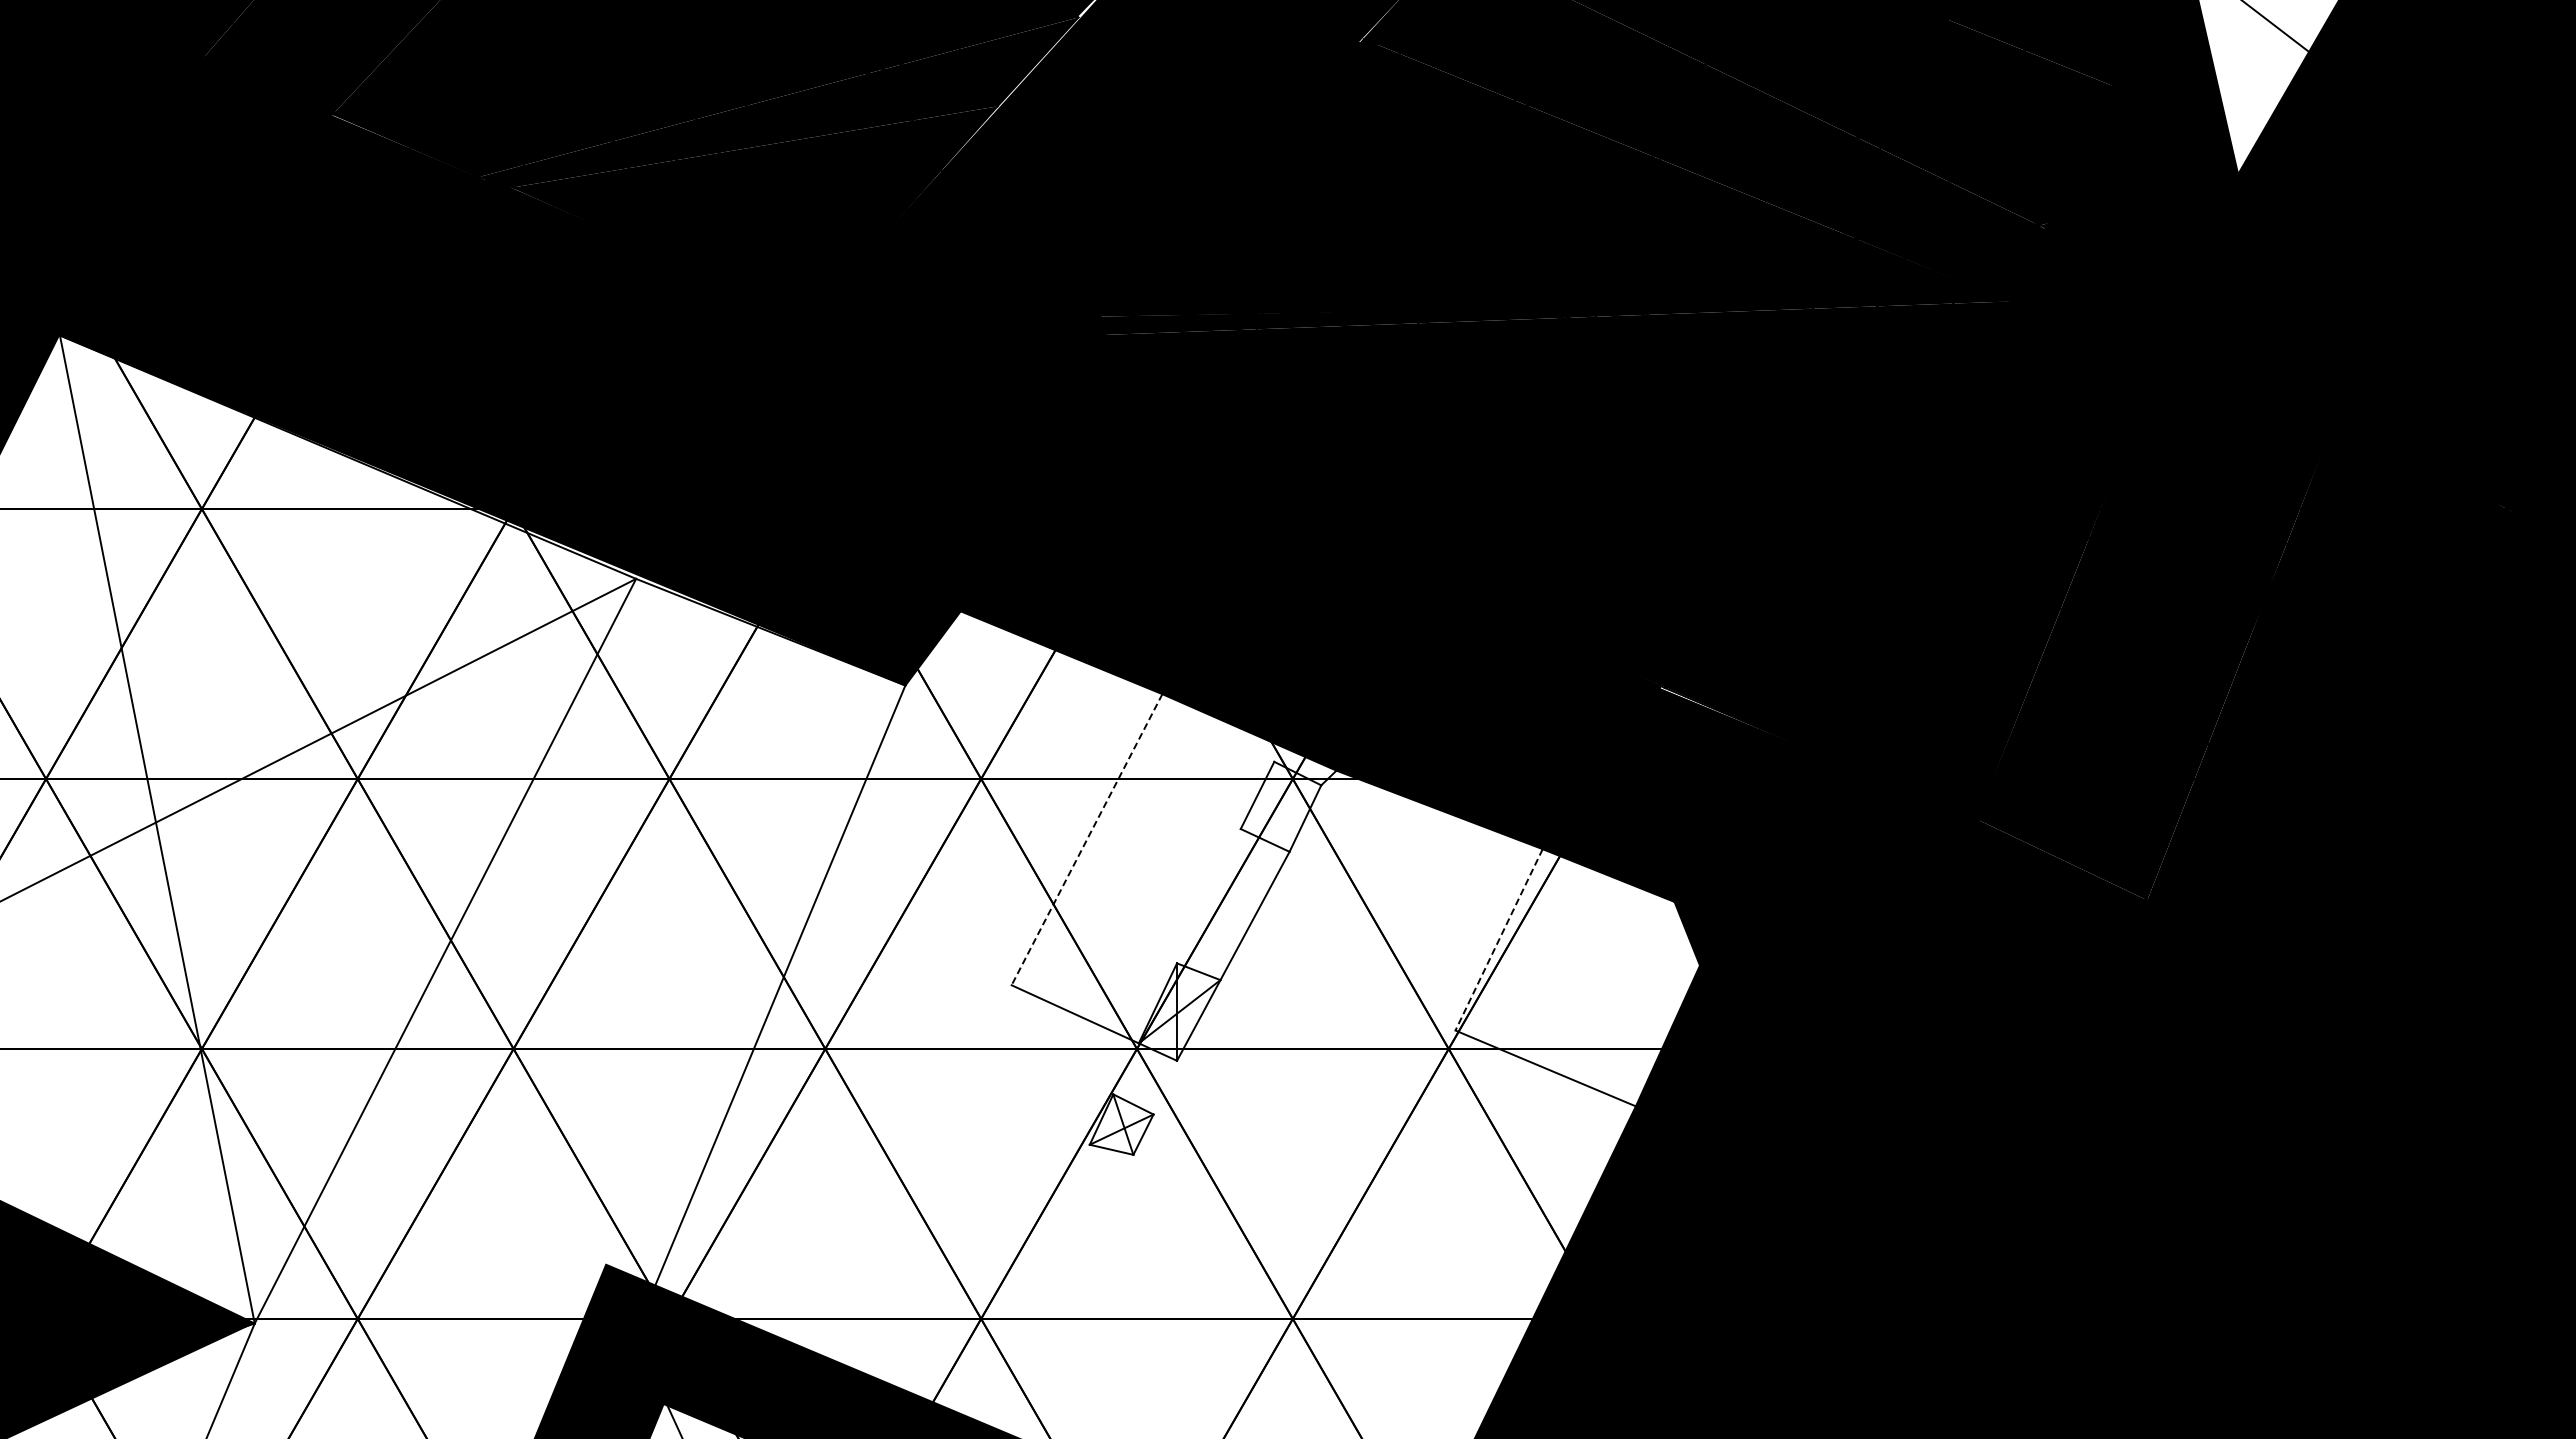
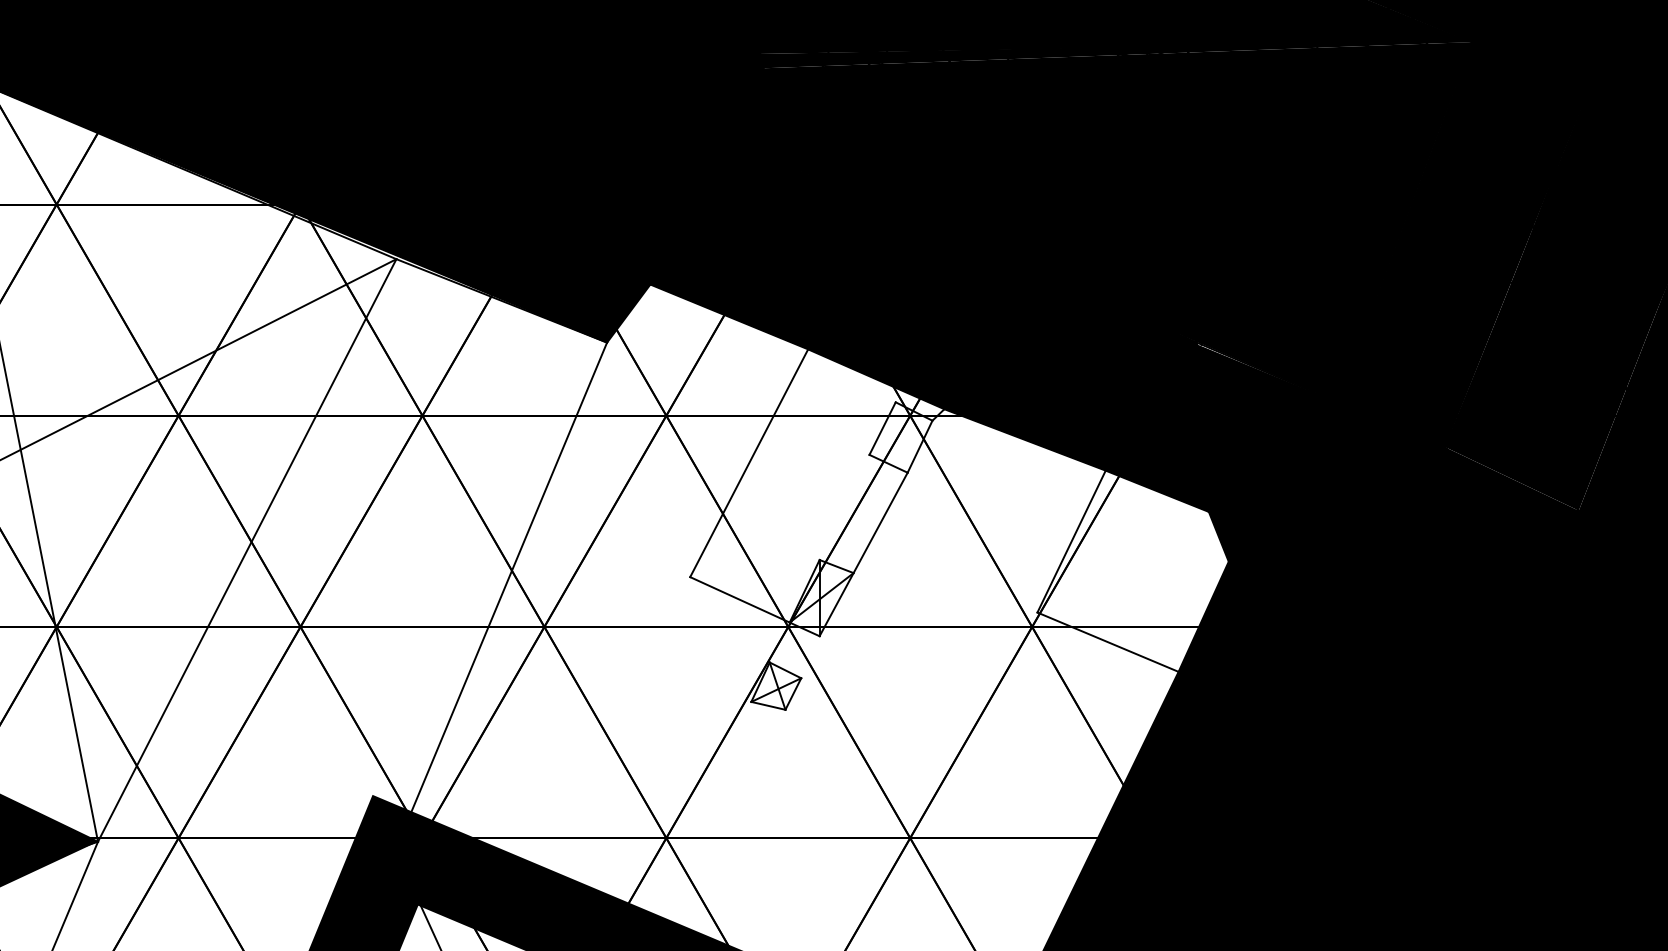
line: (1087, 839) -> (749, 463), dashed -> solid
line: (1499, 939) -> (1071, 541), dashed -> solid

